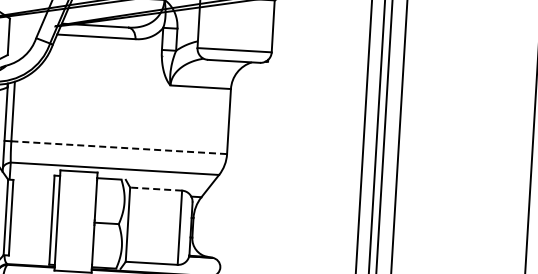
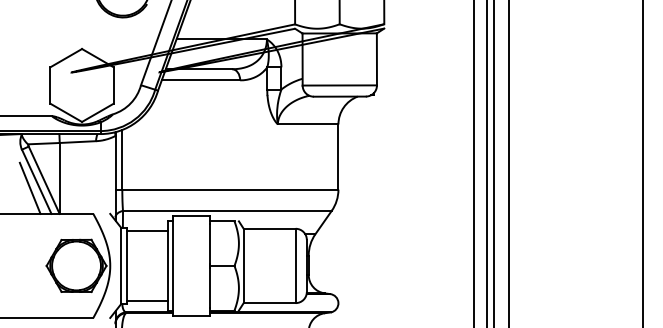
line: (119, 147) -> (230, 189), dashed -> solid
line: (33, 183) -> (146, 230), added
line: (155, 188) -> (269, 228), dashed -> solid
line: (28, 254) -> (146, 301), added

